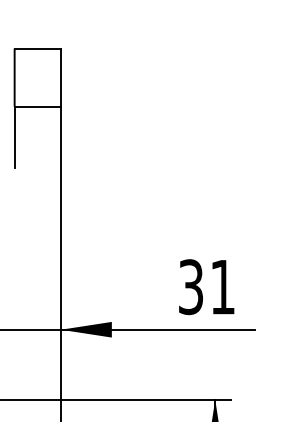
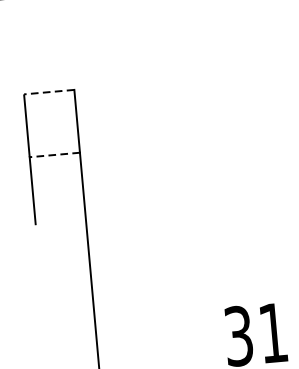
line: (37, 48) -> (48, 91), solid -> dashed
line: (37, 106) -> (54, 154), solid -> dashed

